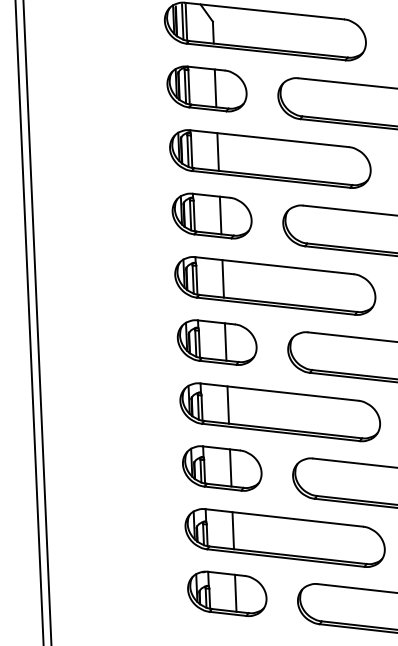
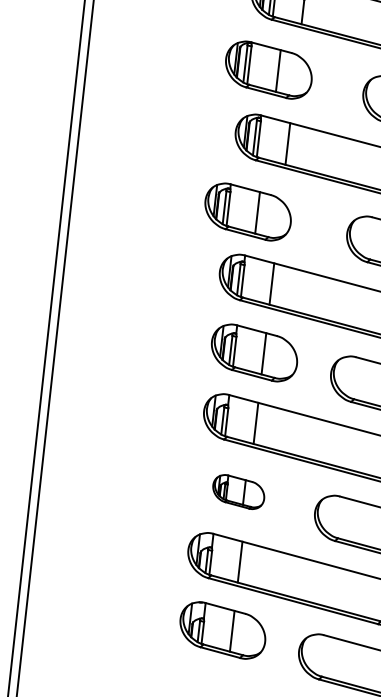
part: (206, 88) -> (268, 69), moved
part: (211, 215) -> (247, 211), moved
part: (222, 468) -> (238, 492), size x0.6

